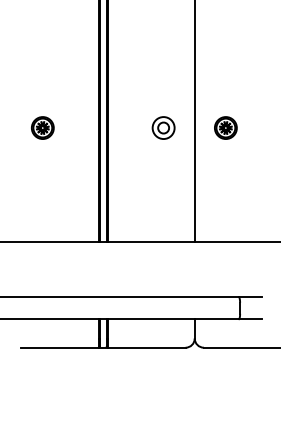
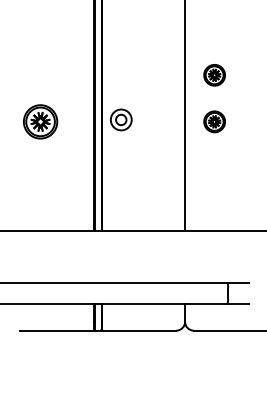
part: (225, 78) -> (214, 74), added
part: (42, 127) -> (40, 121), size x1.6
part: (163, 127) -> (121, 119), moved

